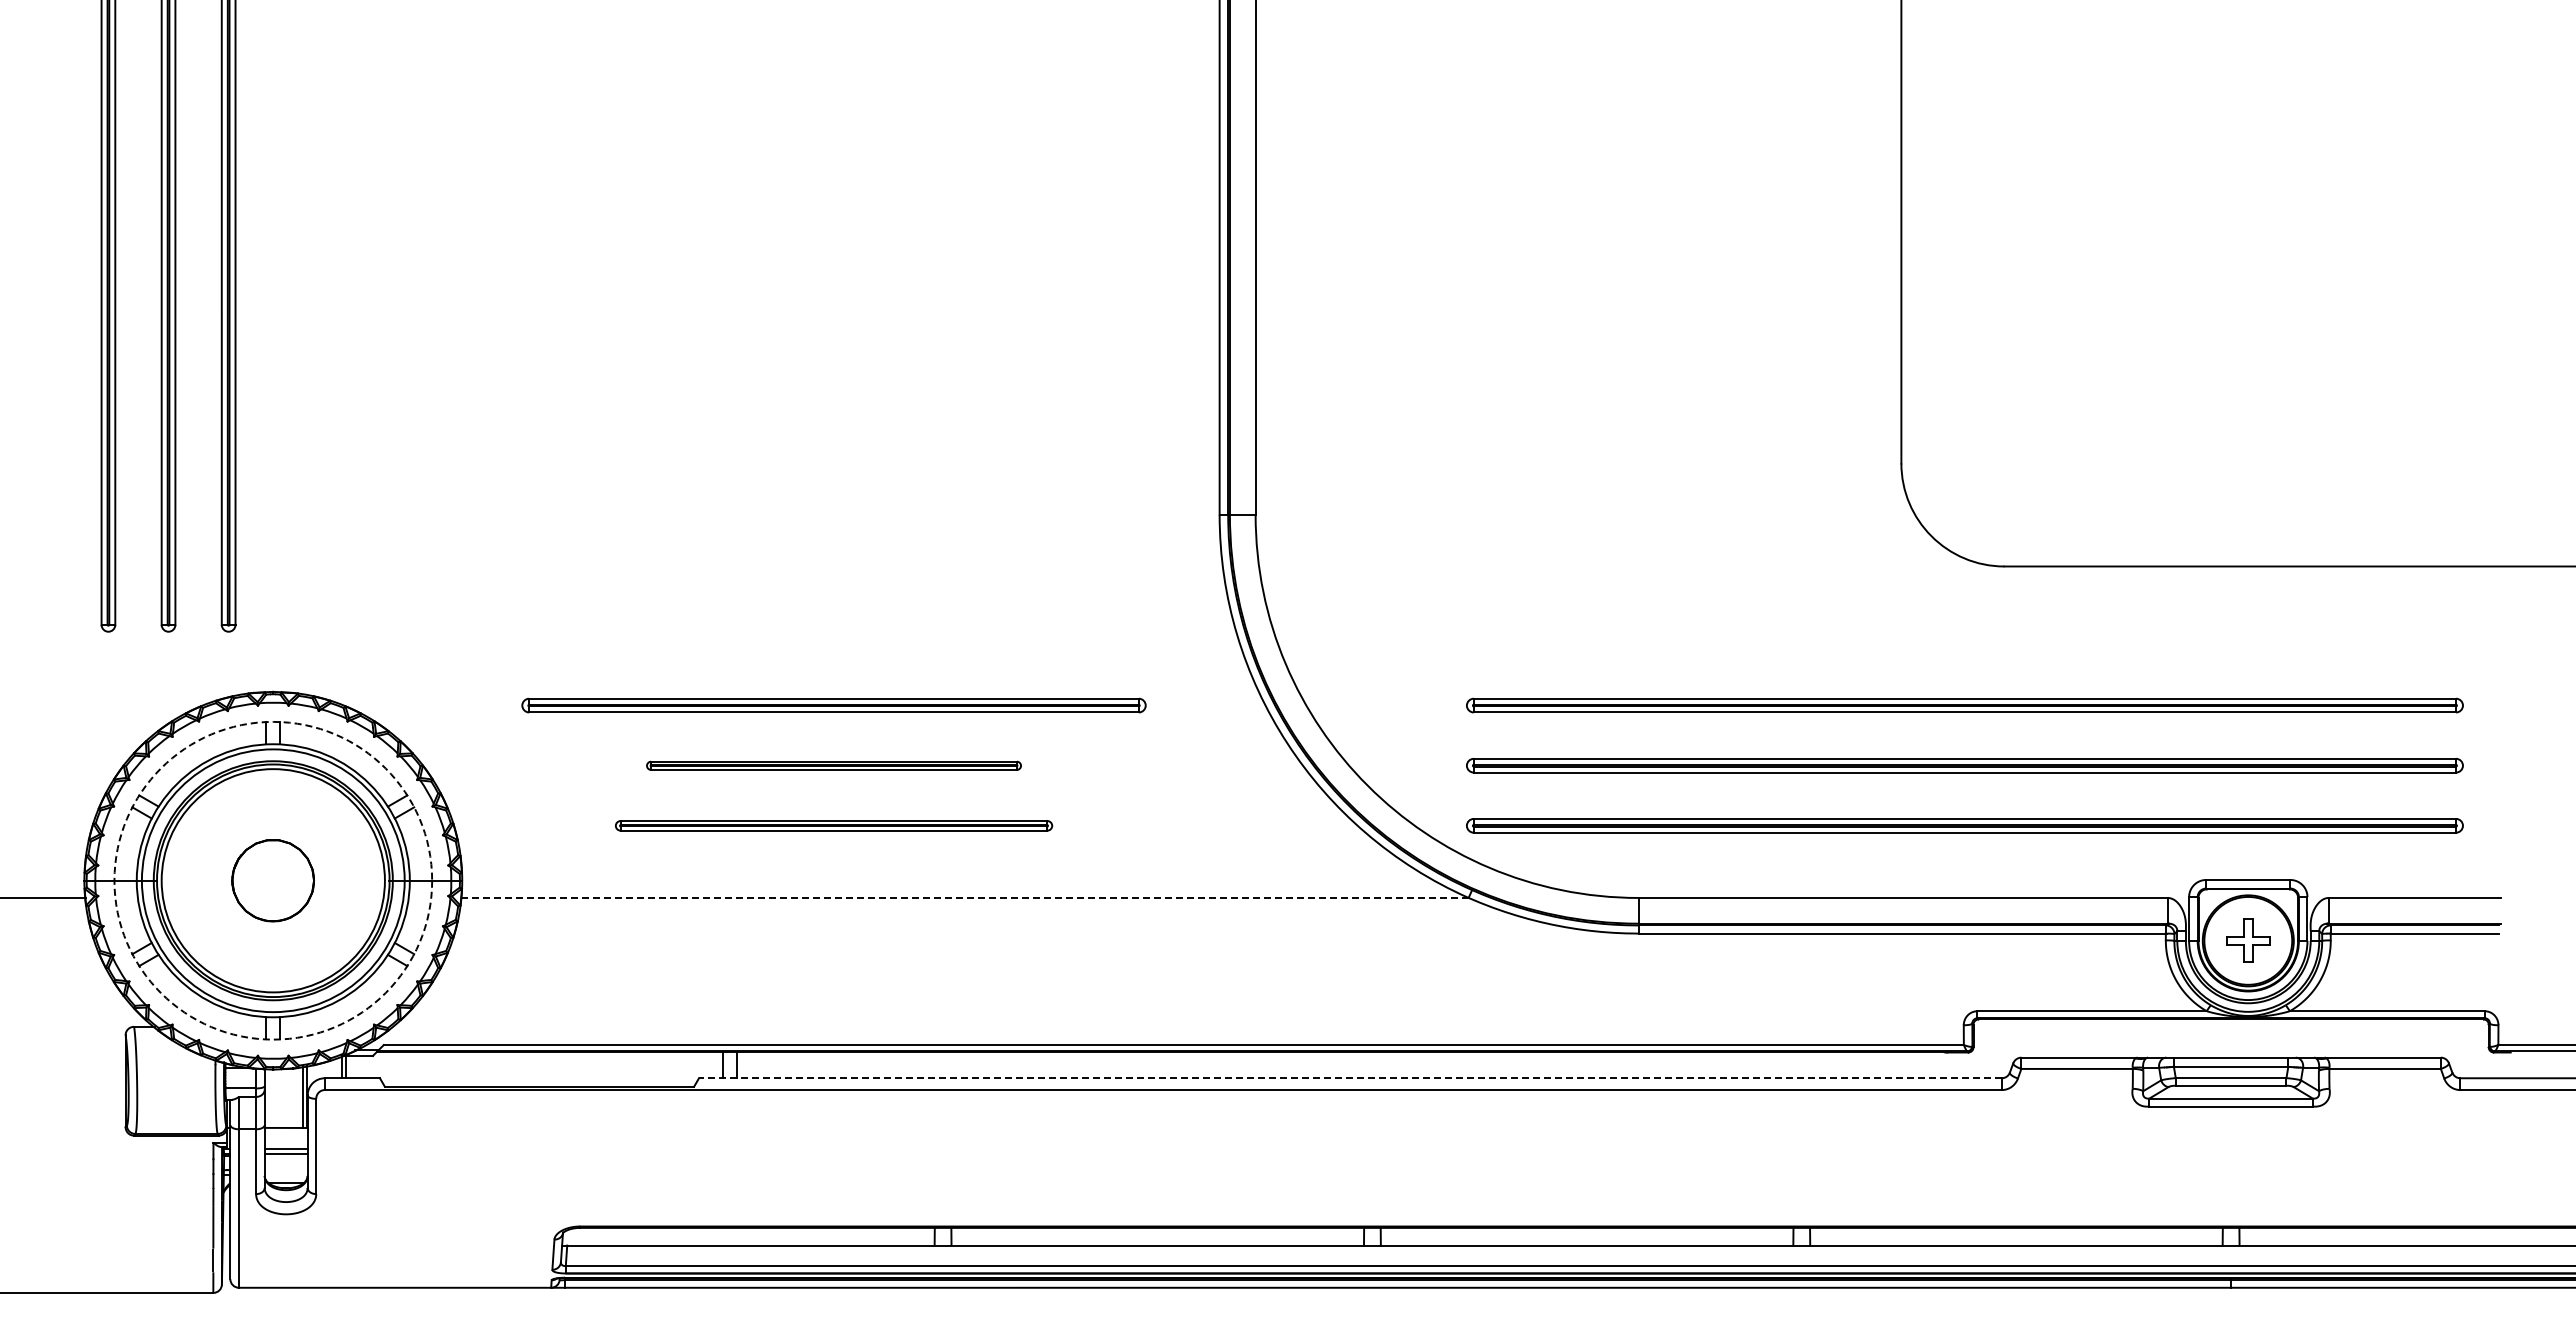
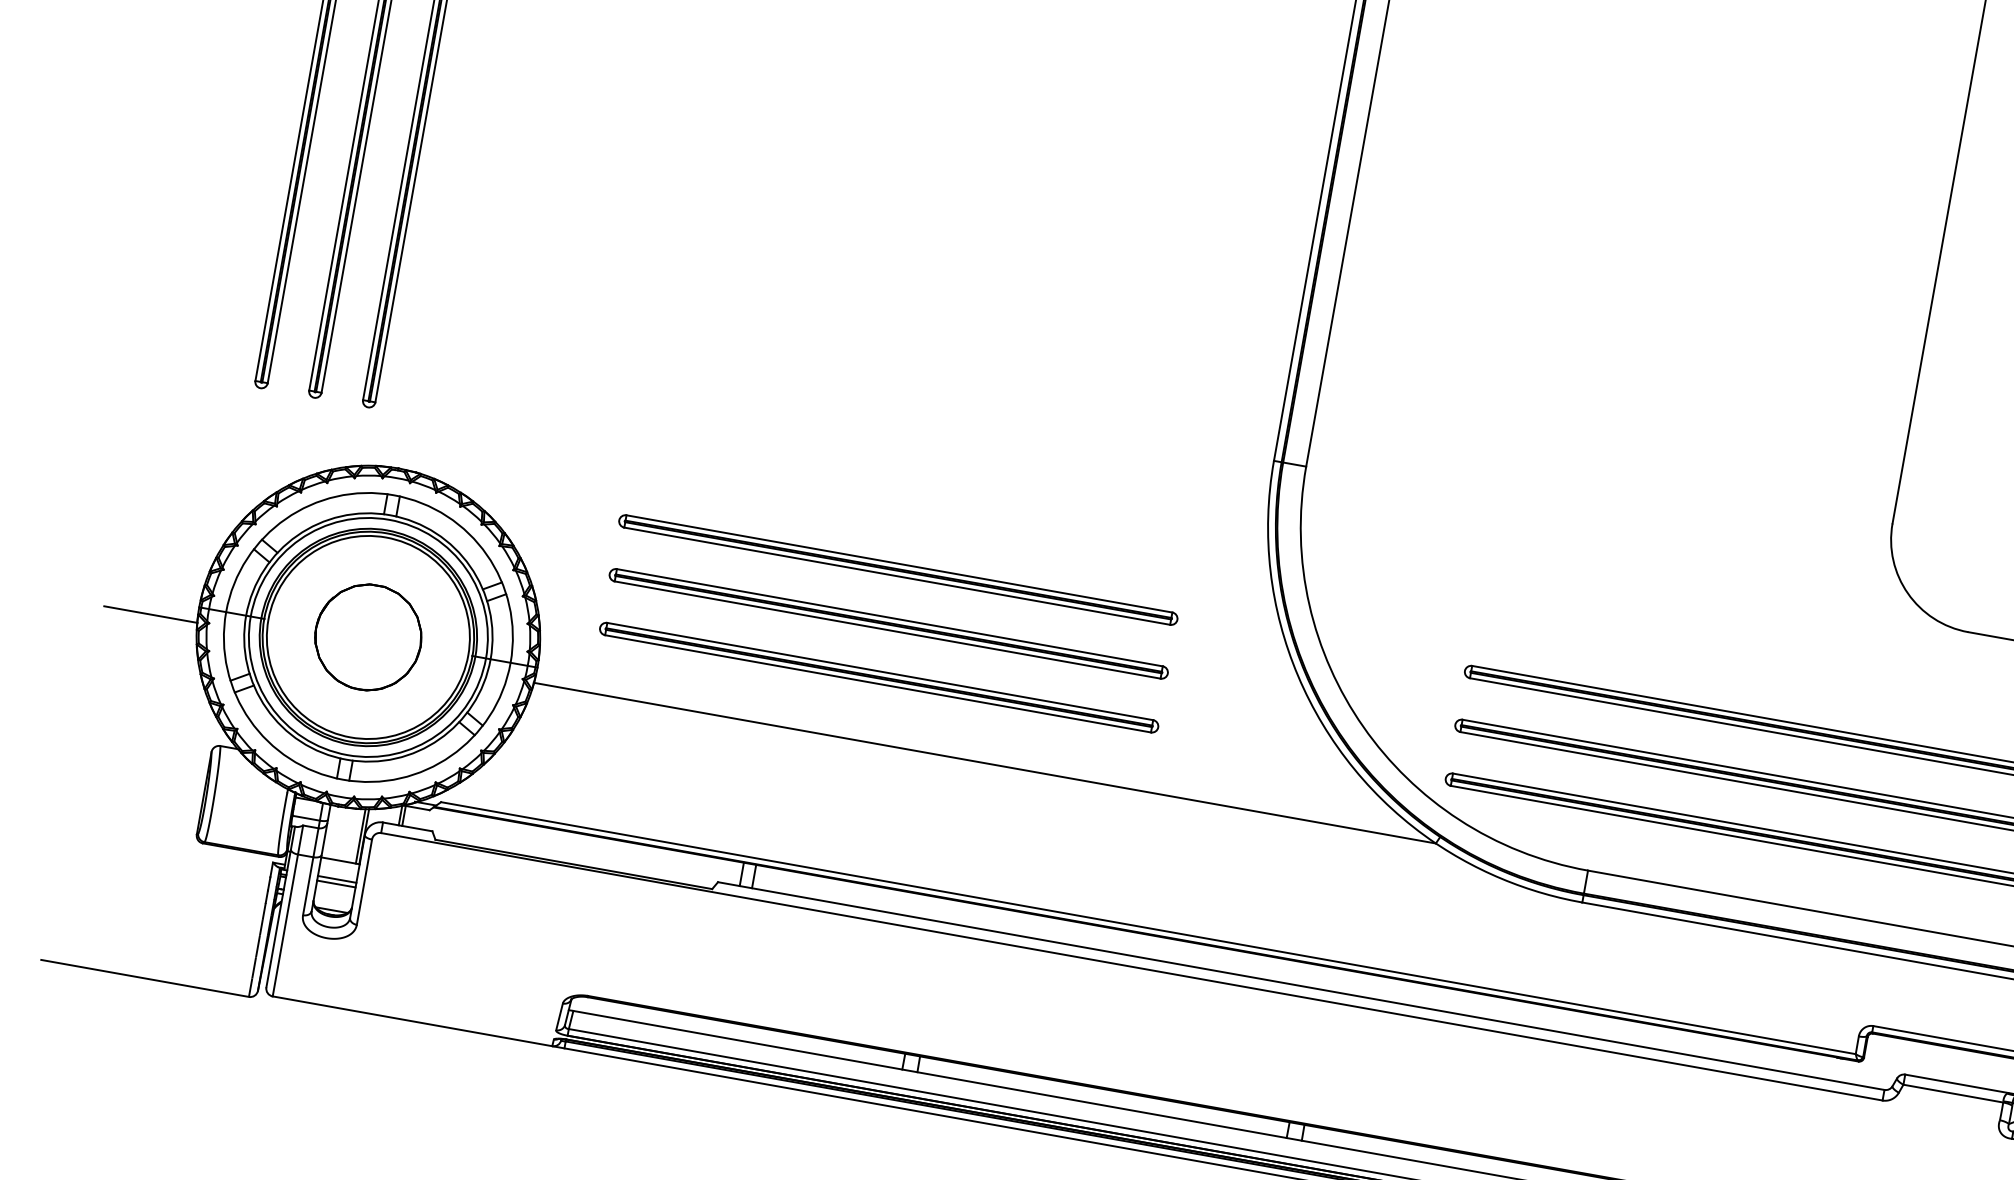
part: (833, 765) -> (888, 623), size x1.67
part: (833, 825) -> (878, 677), size x1.43
part: (272, 880) -> (367, 637), size x1.43
circle: (273, 880) -> (368, 637), dashed -> solid
line: (964, 897) -> (984, 762), dashed -> solid
line: (1349, 1078) -> (1300, 986), dashed -> solid

